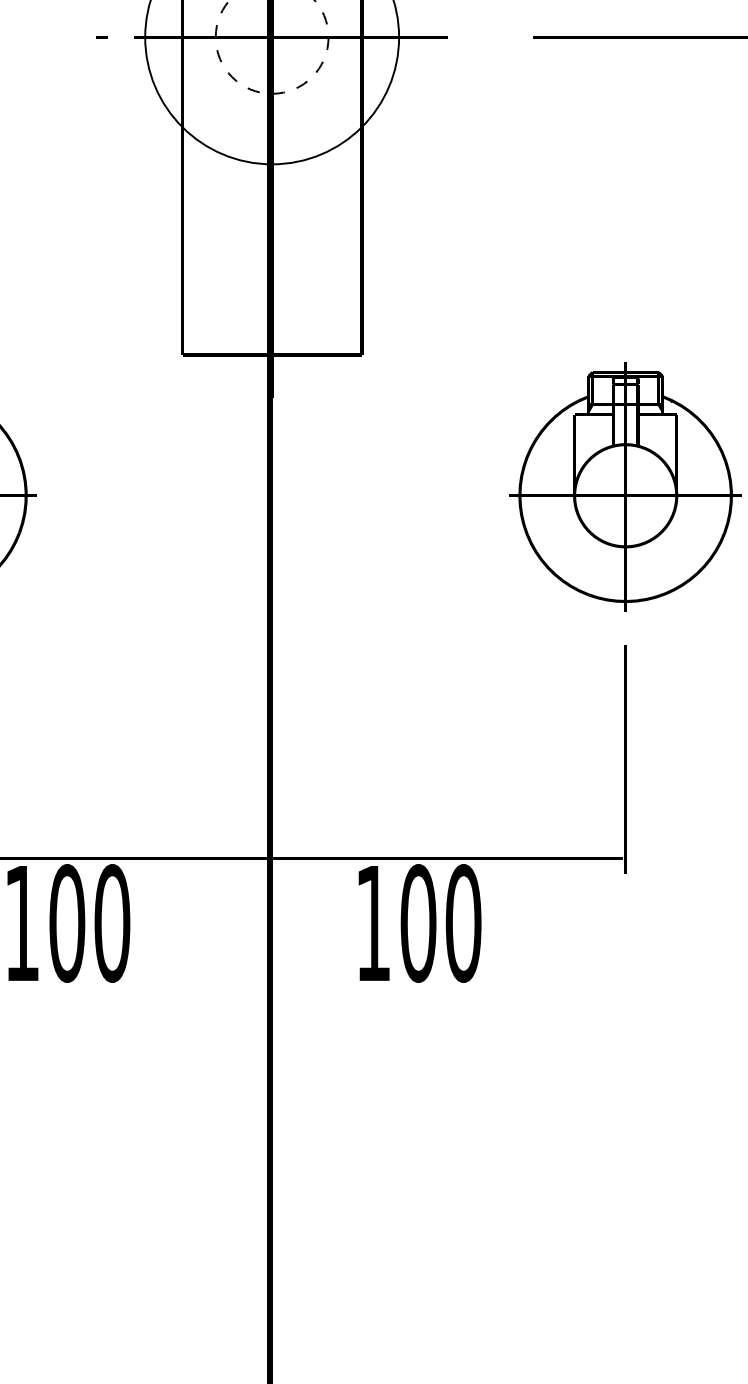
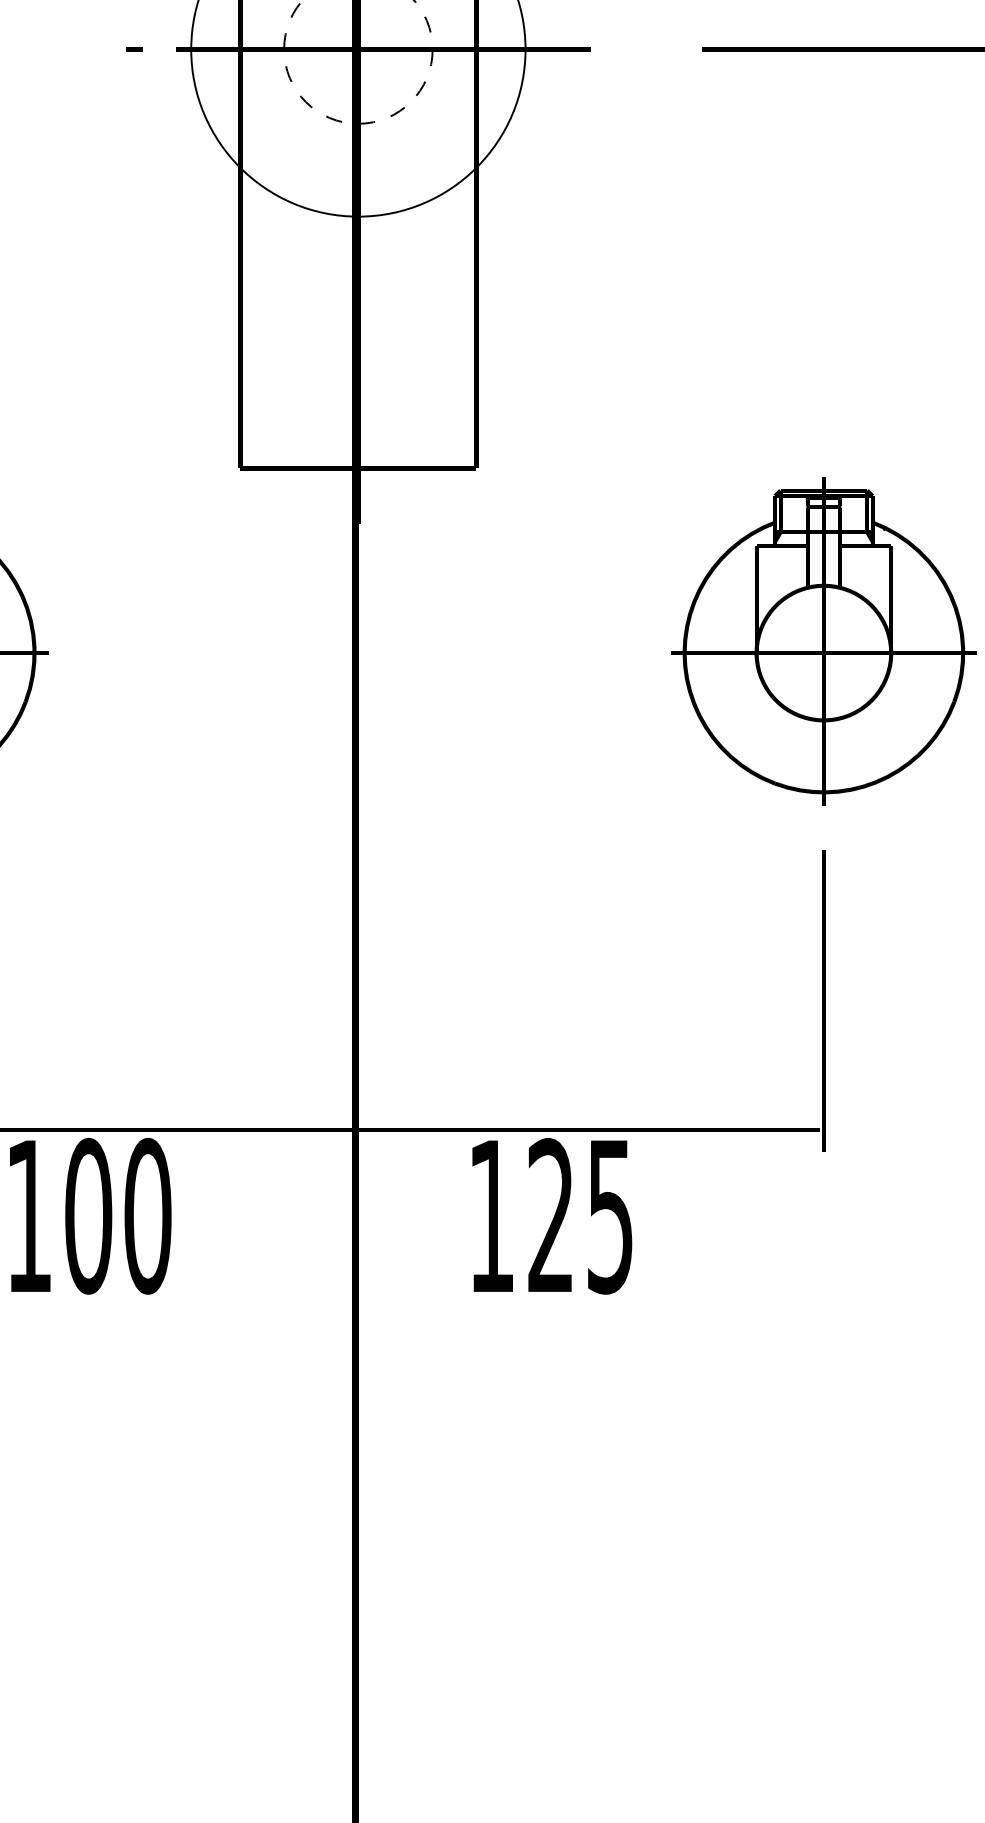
text: (440, 923) -> (580, 1216), 100 -> 125

